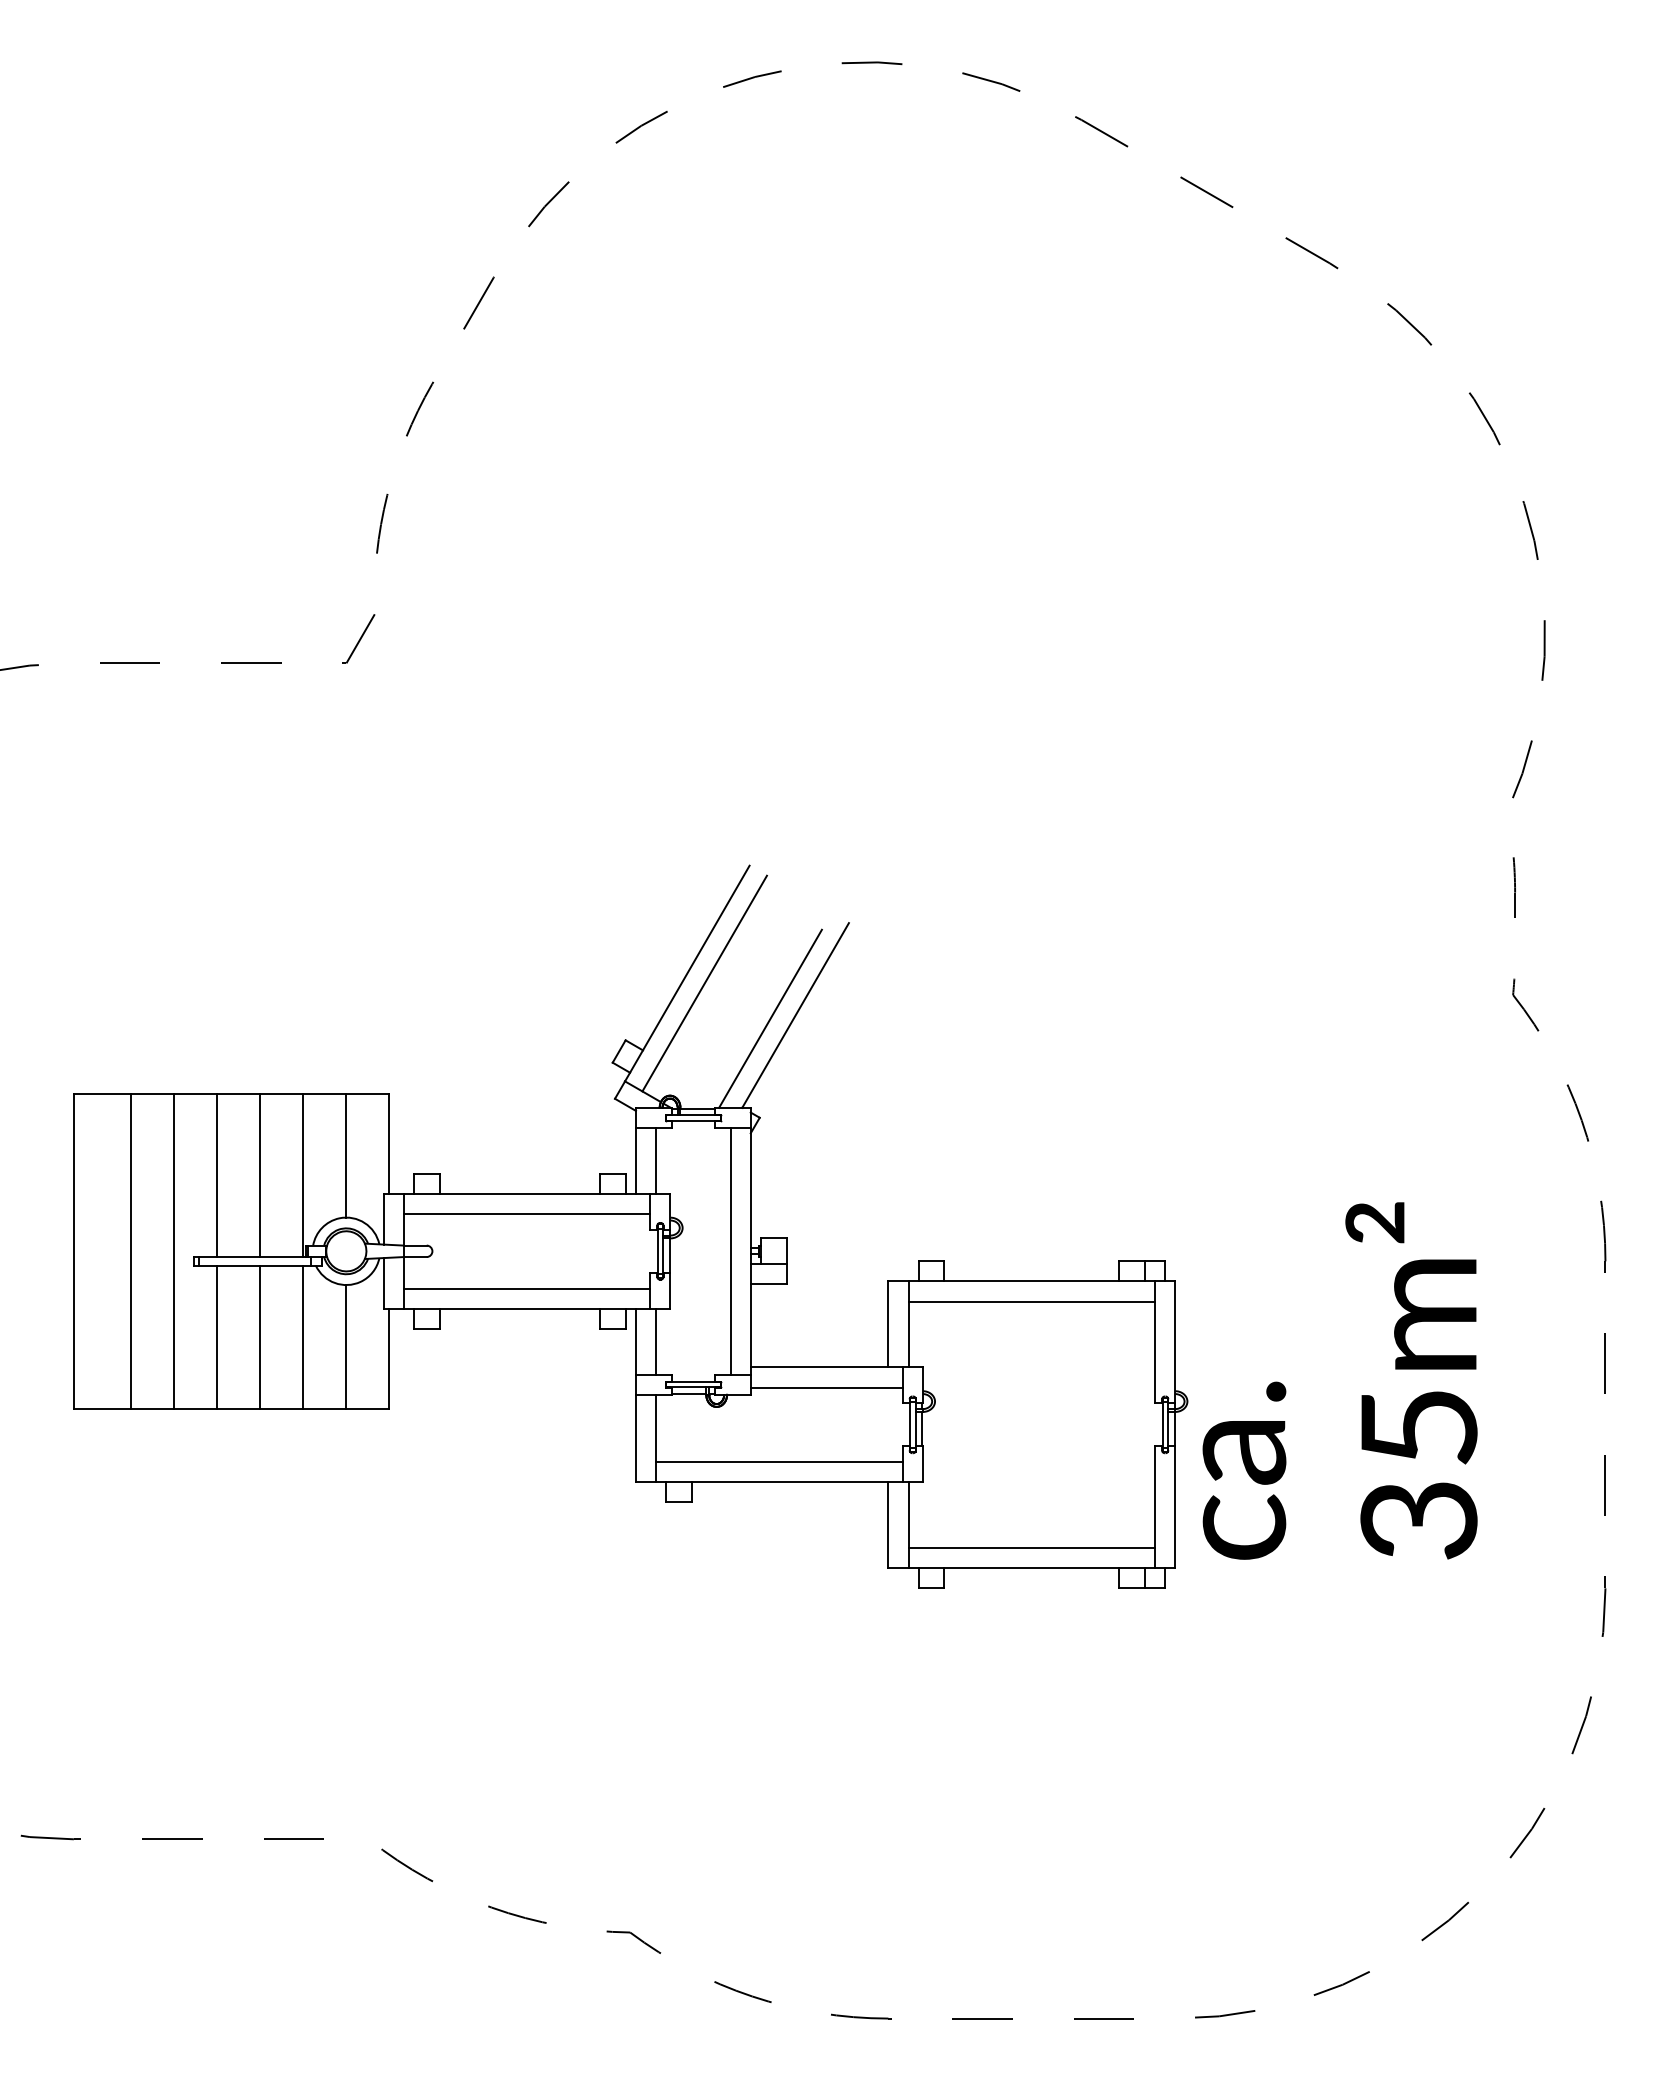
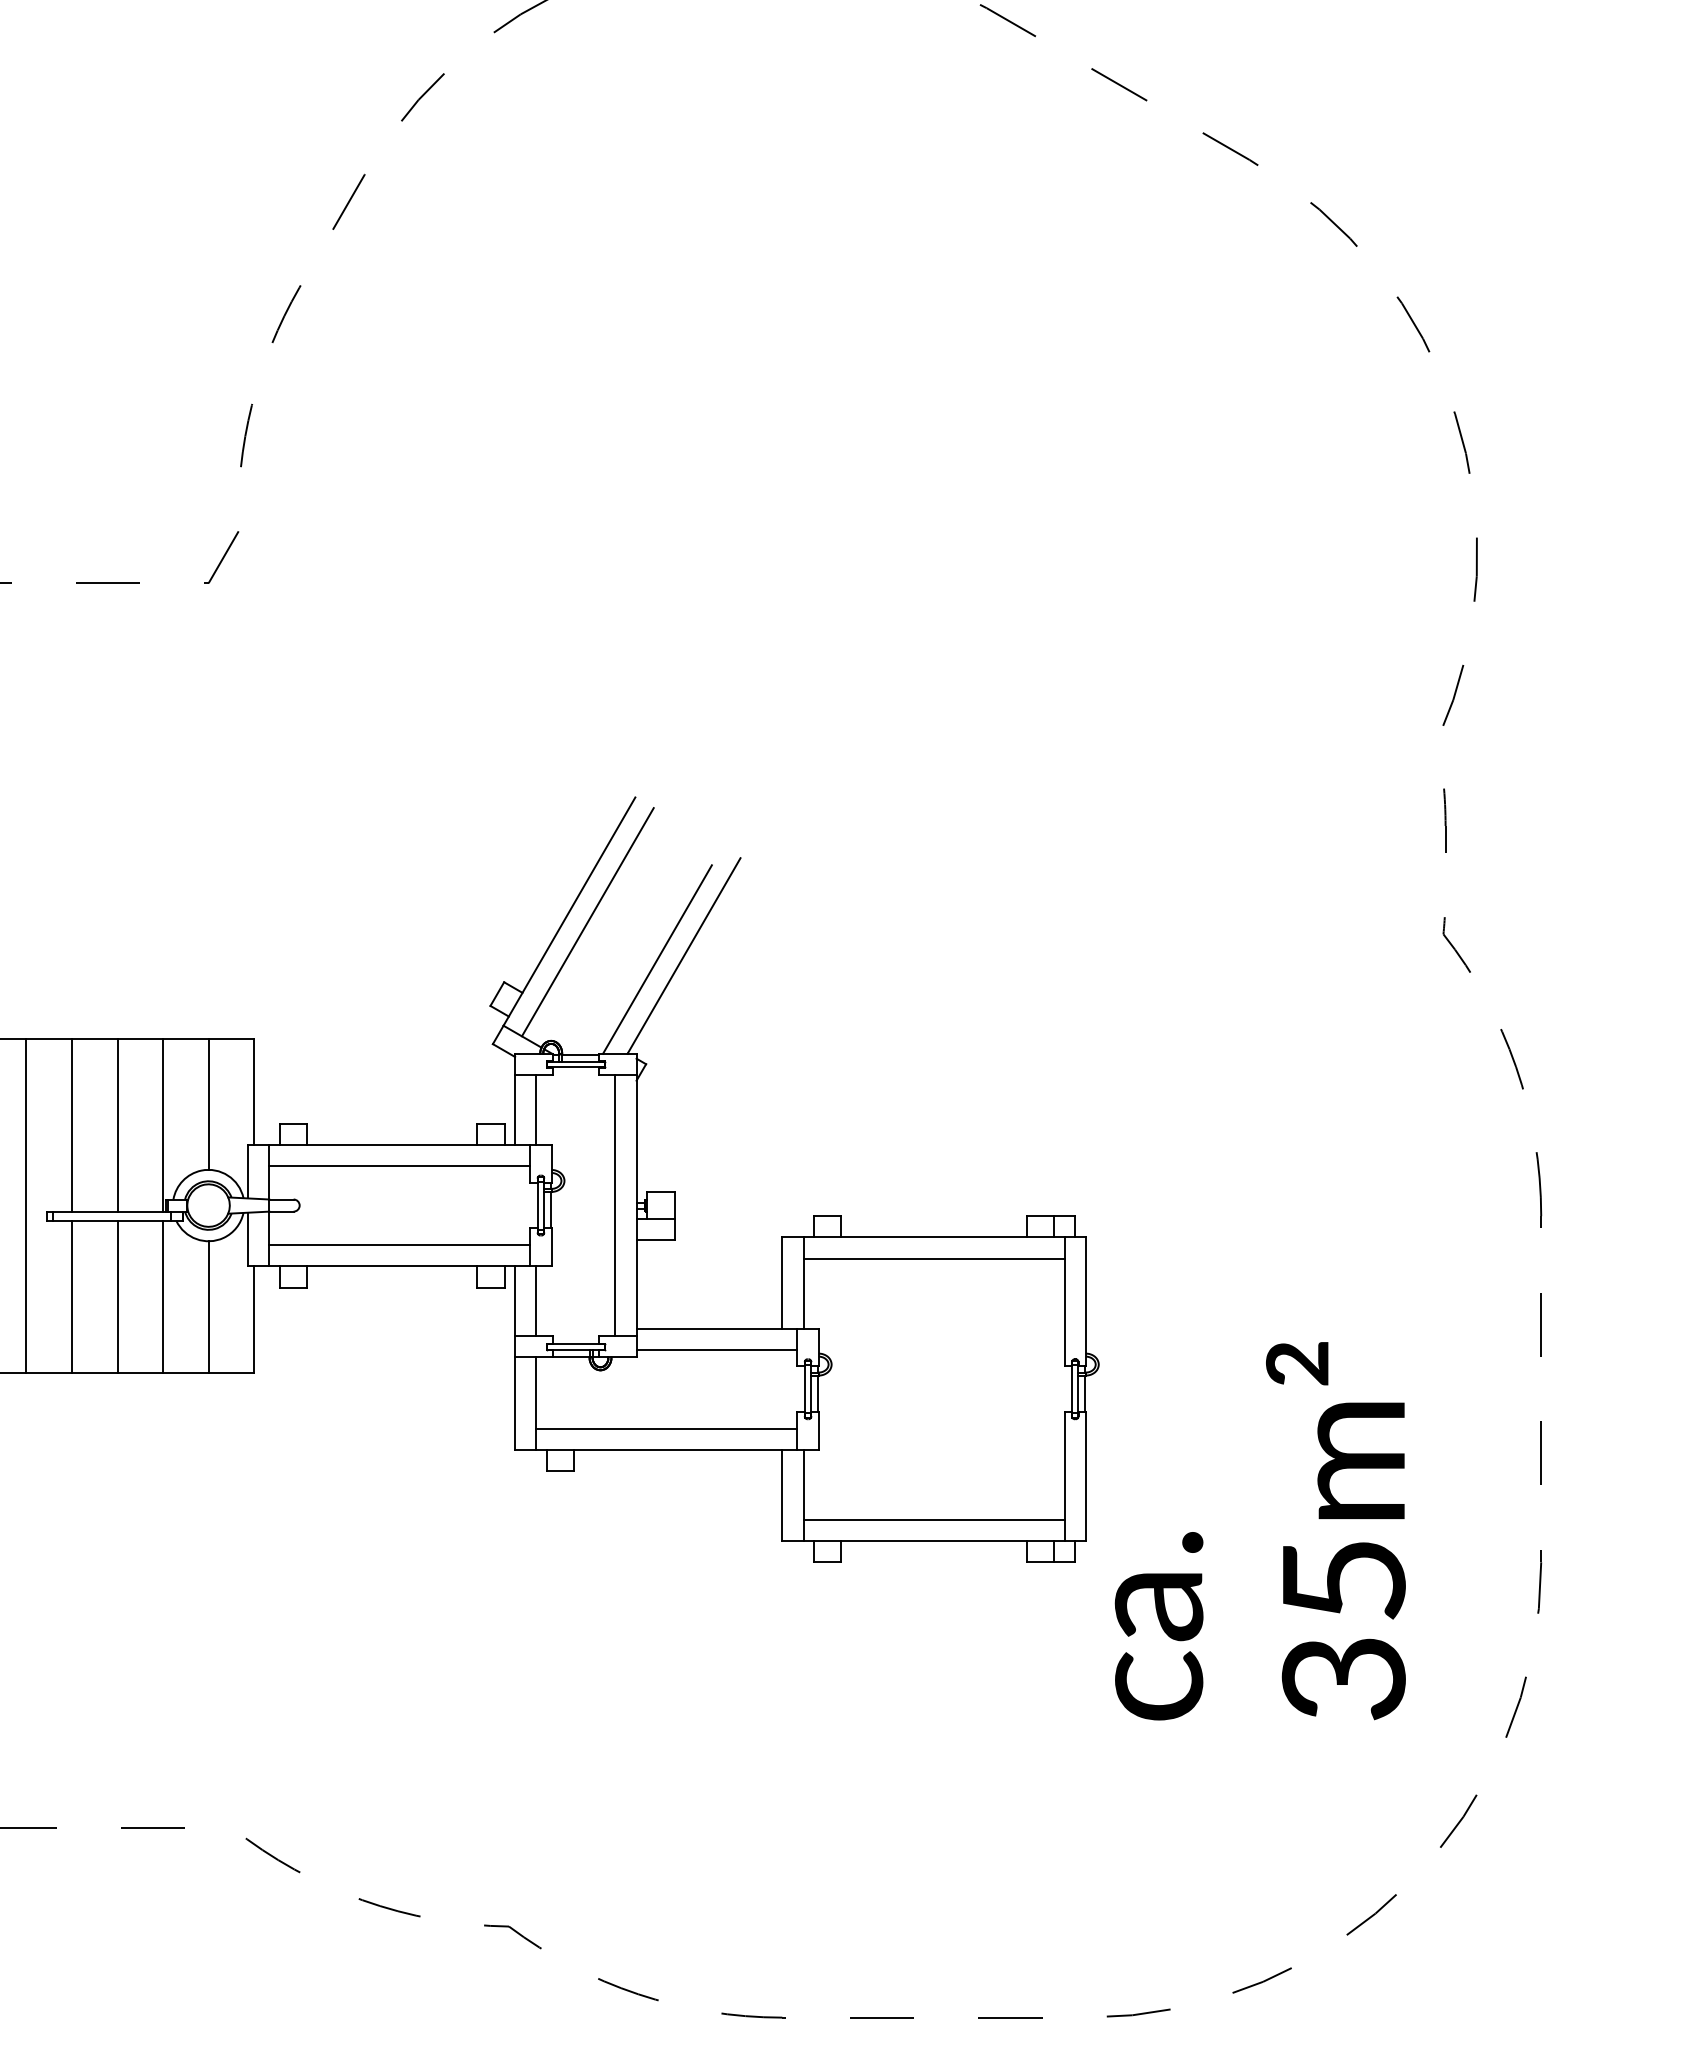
text: (1339, 1380) -> (1259, 1530), moved

